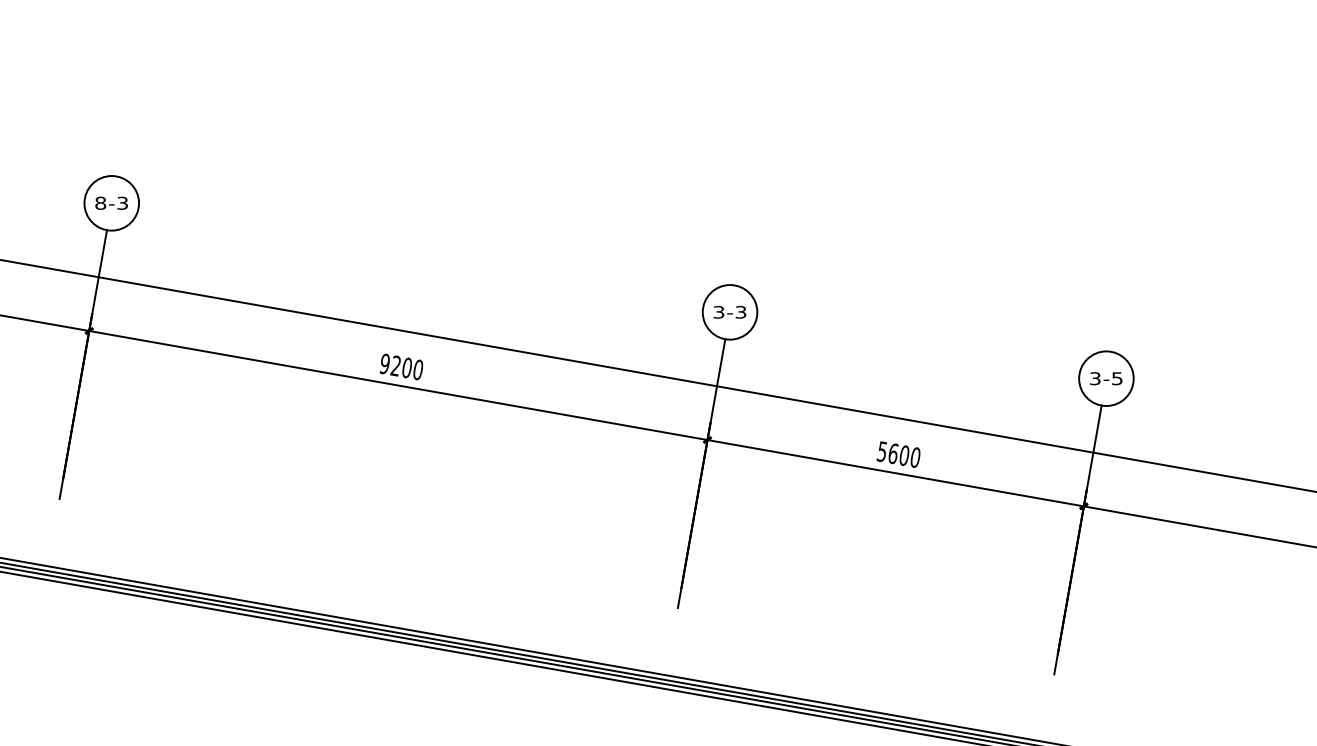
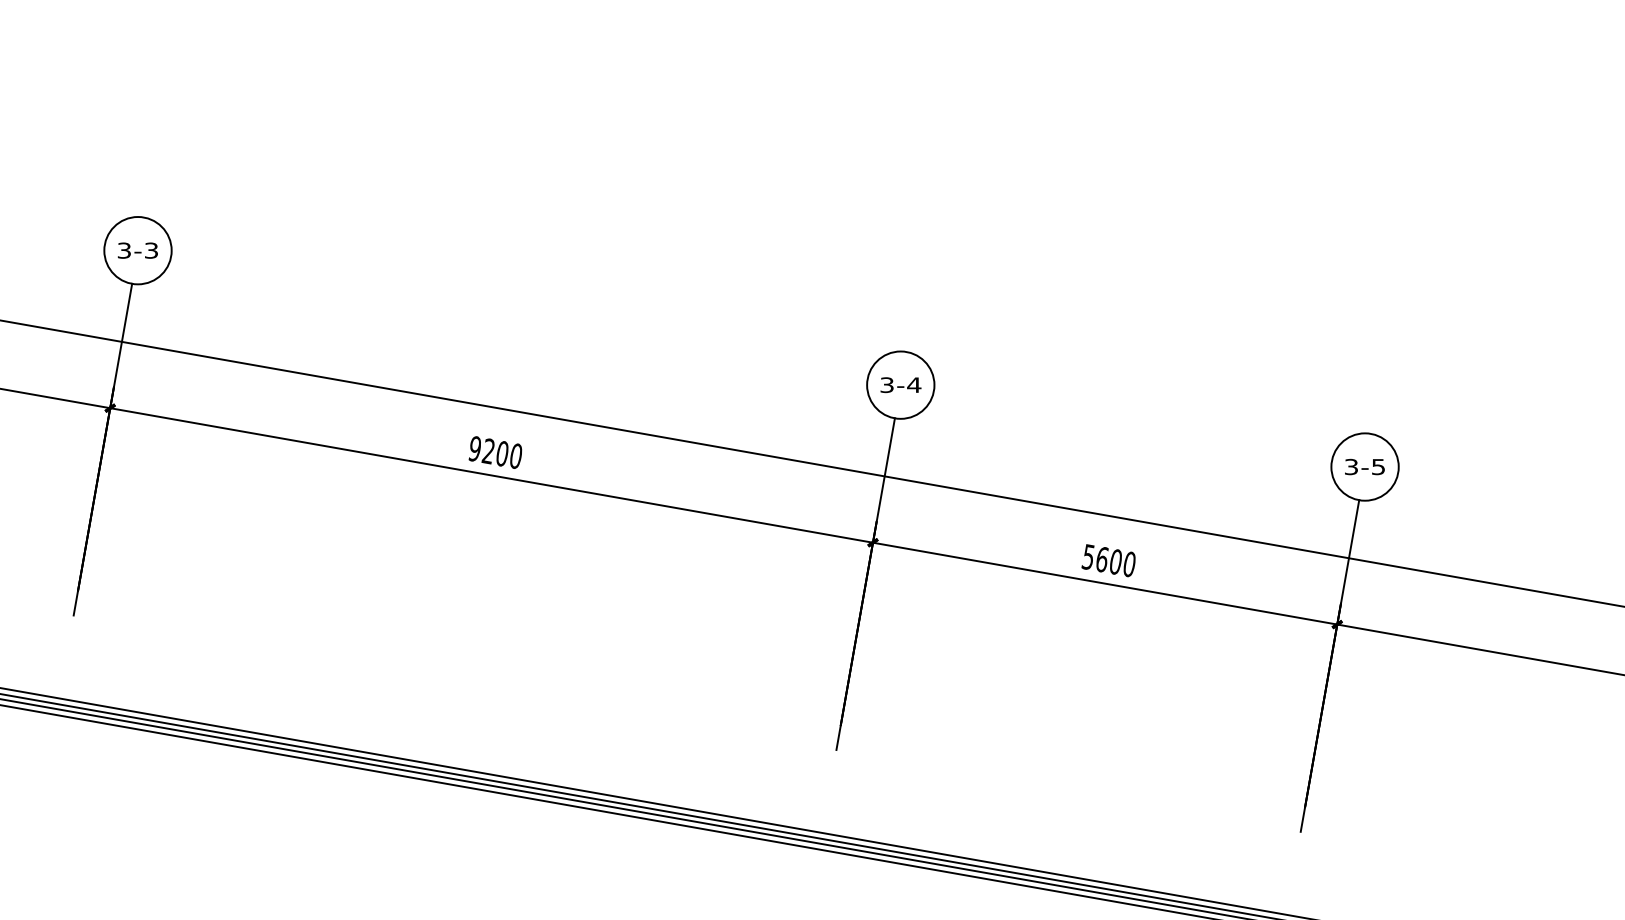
text: (100, 203) -> (124, 250), 8-3 -> 3-3
text: (741, 312) -> (914, 385), 3-3 -> 3-4

